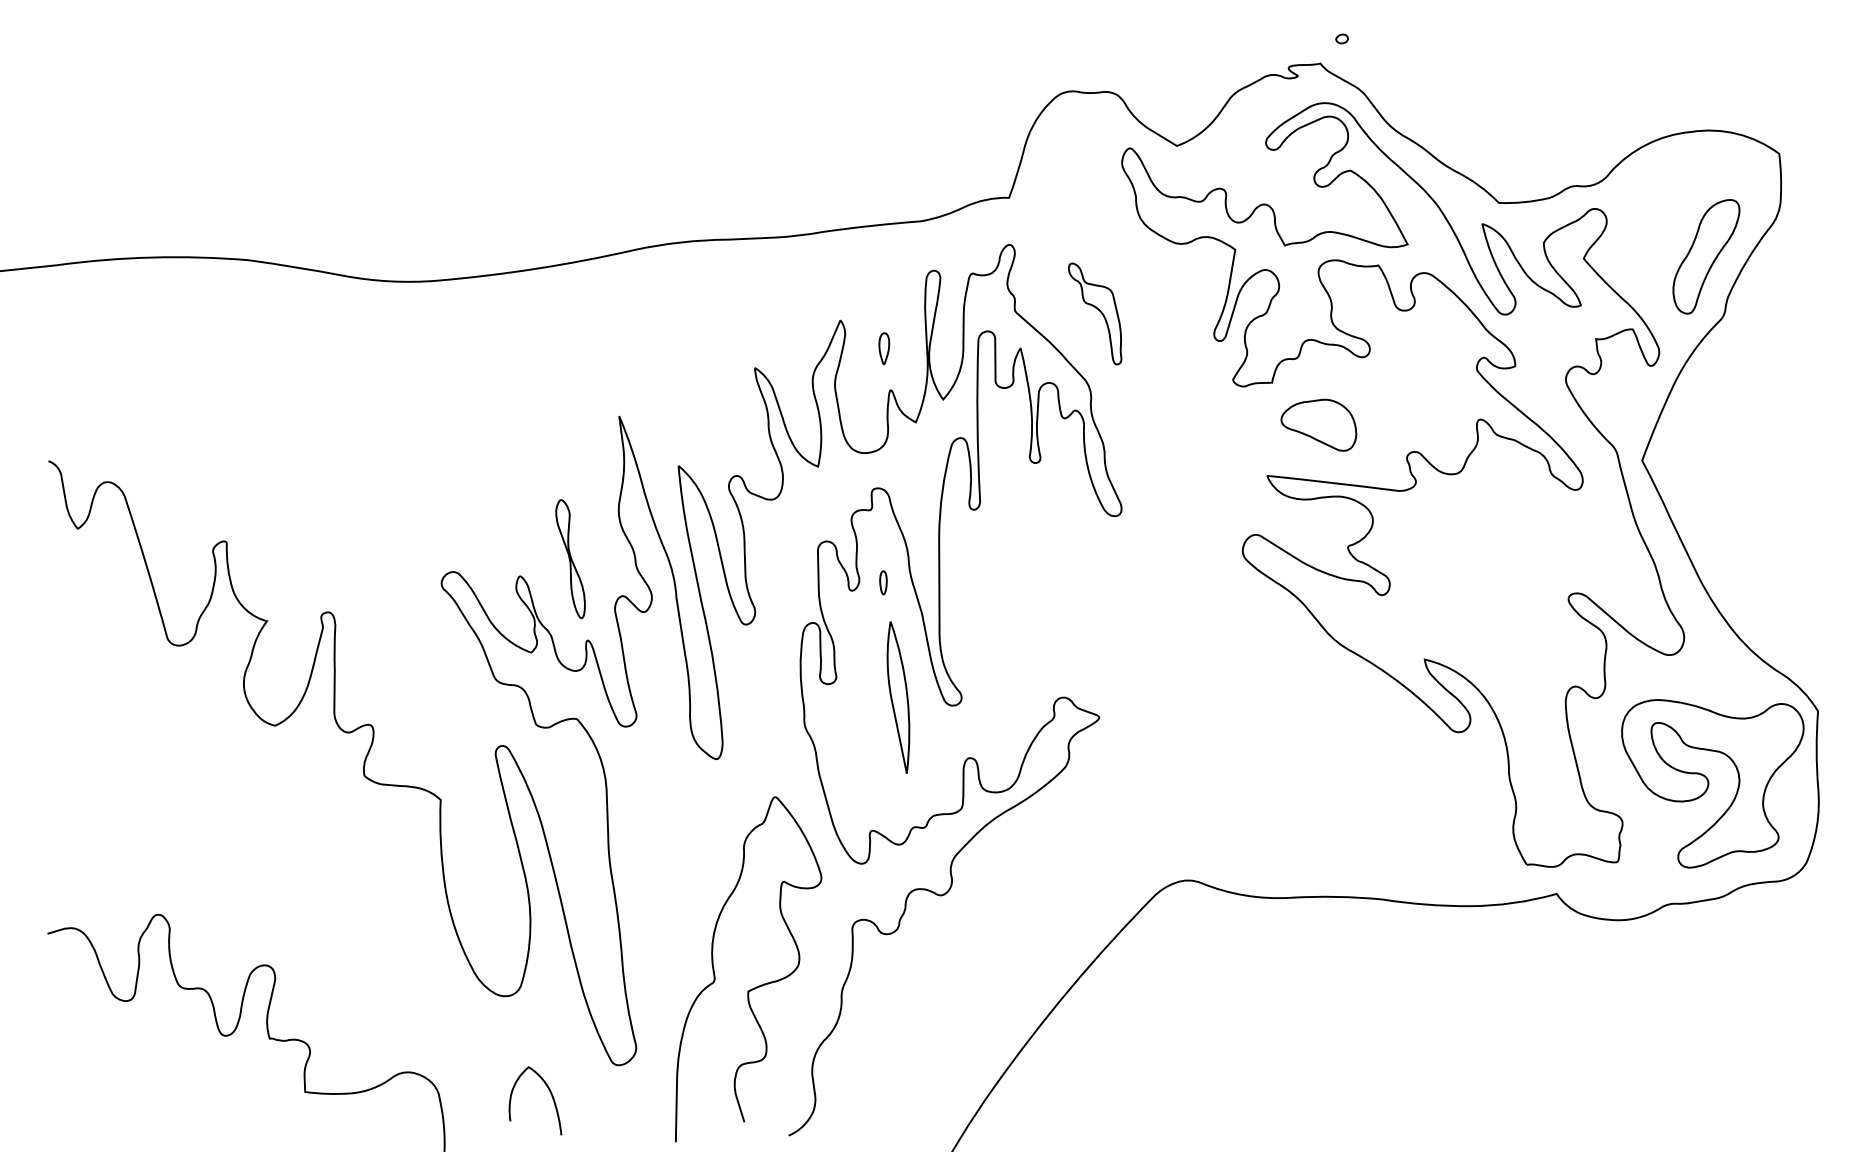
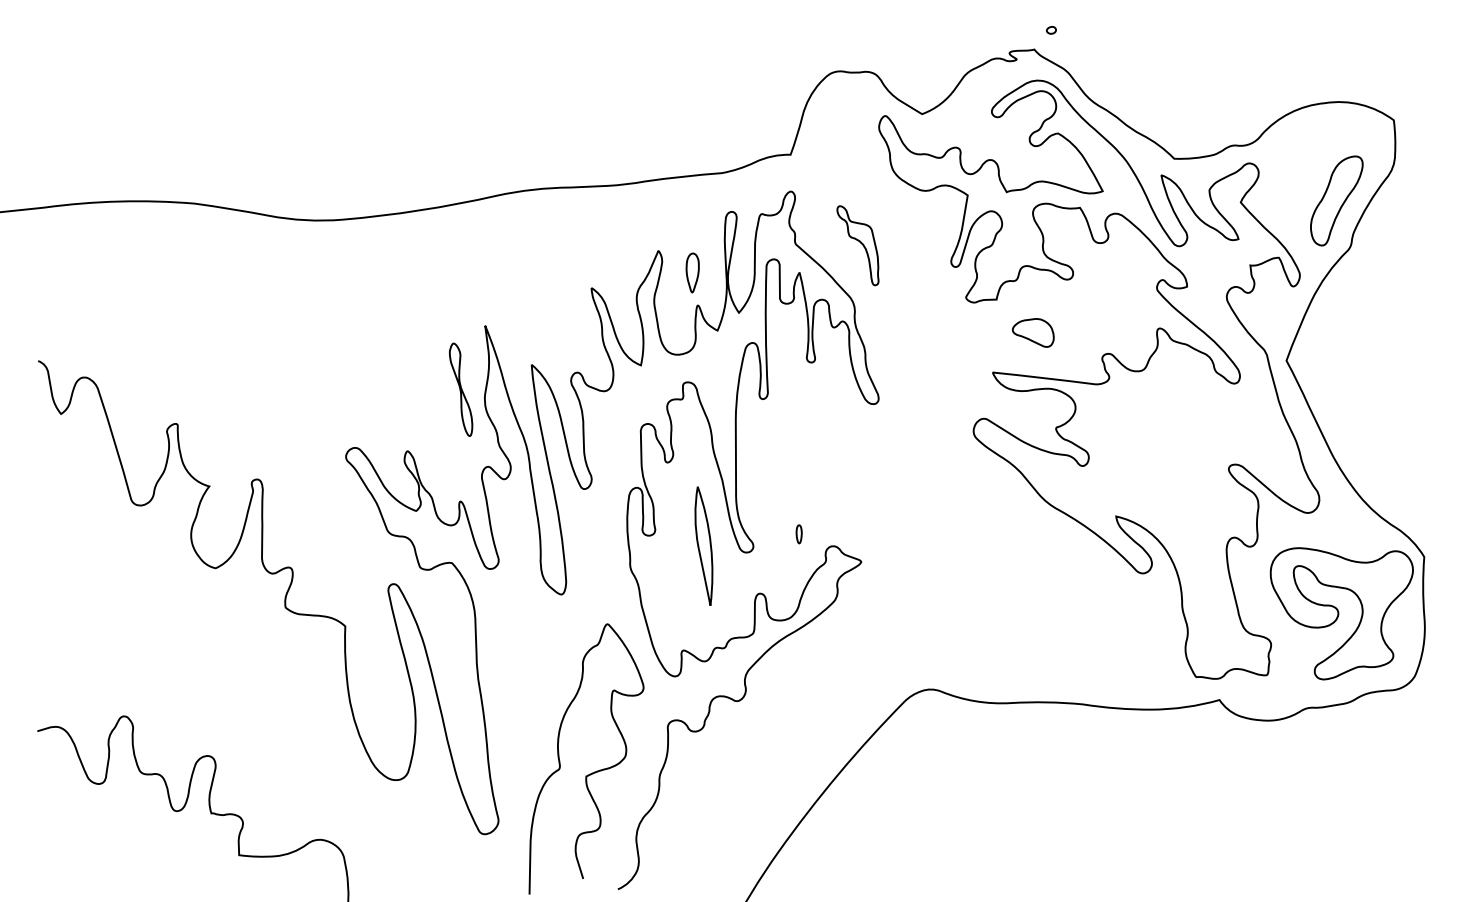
part: (883, 348) -> (692, 272), size x1.6
part: (1319, 424) -> (1033, 332), size x0.7
part: (571, 558) -> (461, 389), moved
part: (882, 583) -> (798, 534), moved
curve: (549, 1092) -> (430, 855), removed

